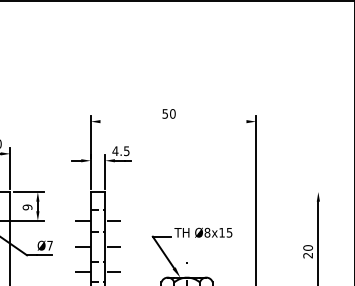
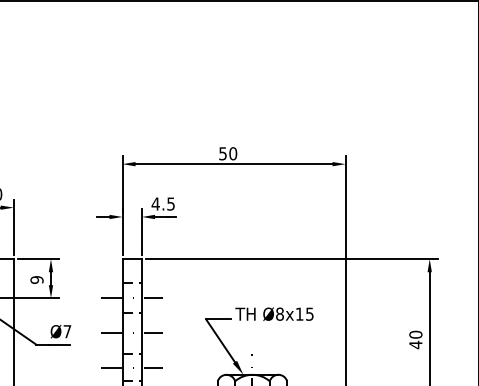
line: (173, 121) -> (234, 163), added
line: (216, 192) -> (292, 259), added
text: (307, 255) -> (415, 344), 20 -> 40

